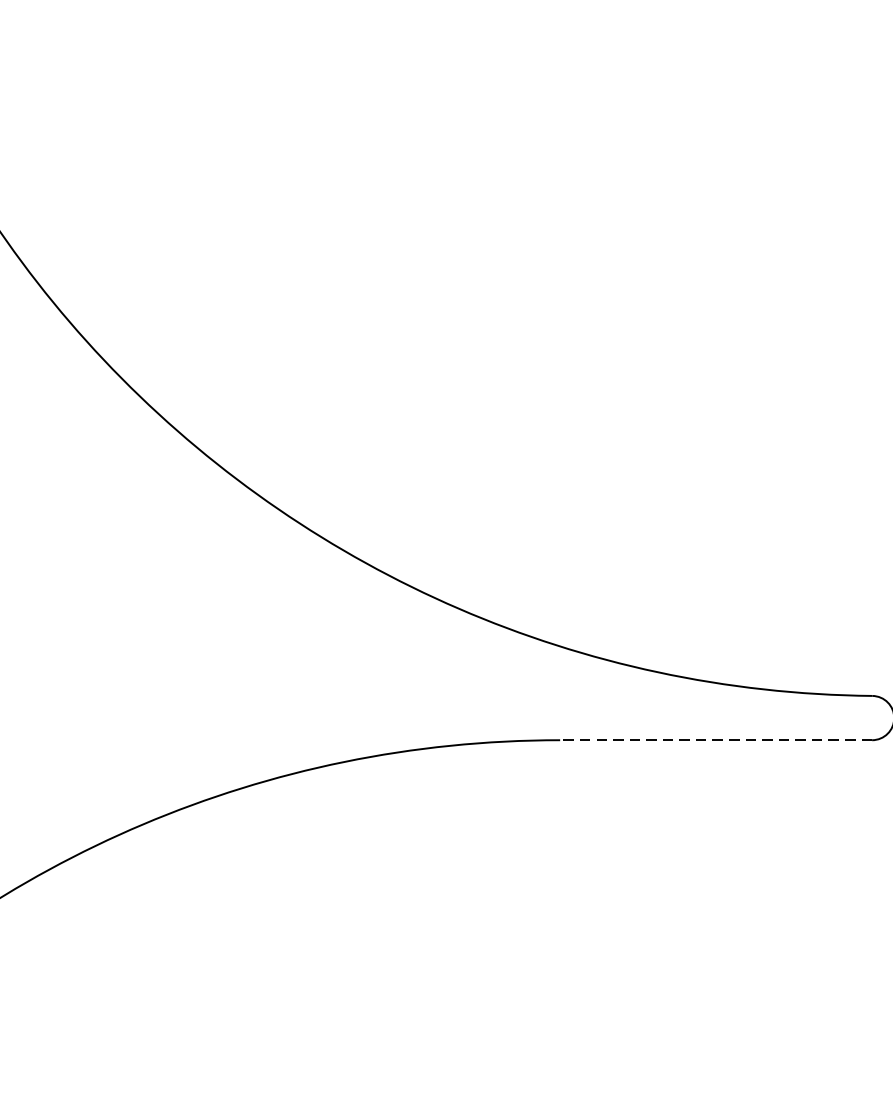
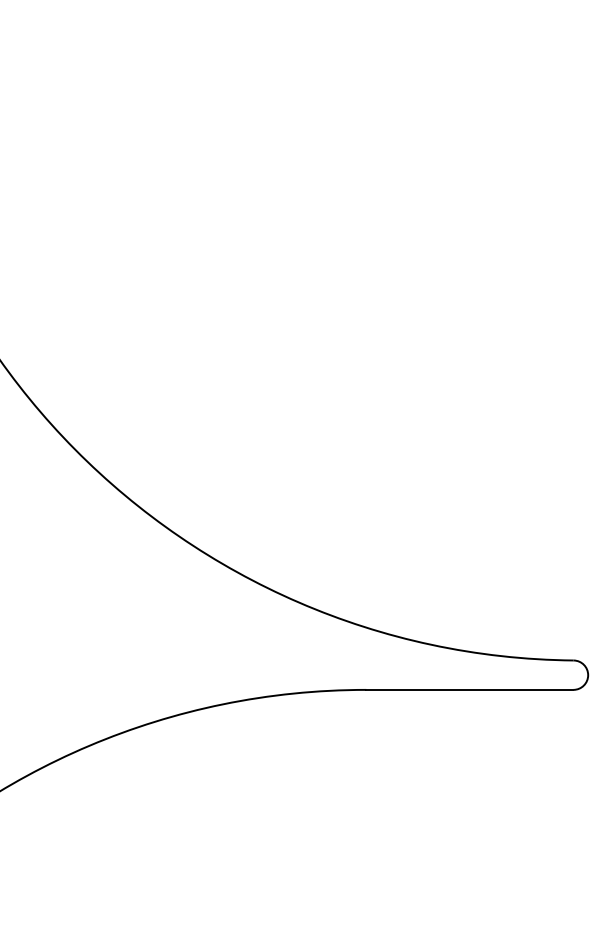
line: (715, 739) -> (469, 689), dashed -> solid

